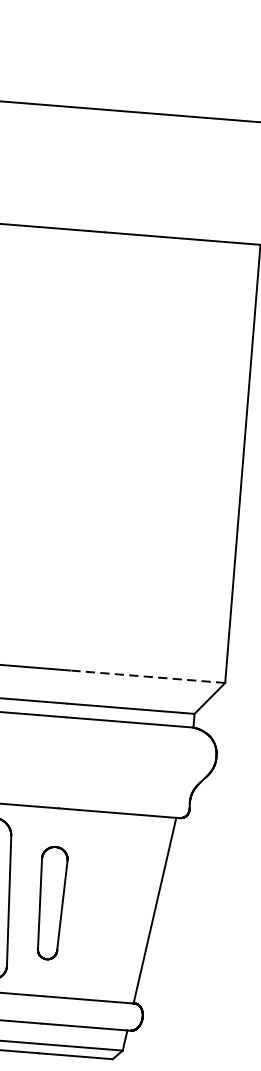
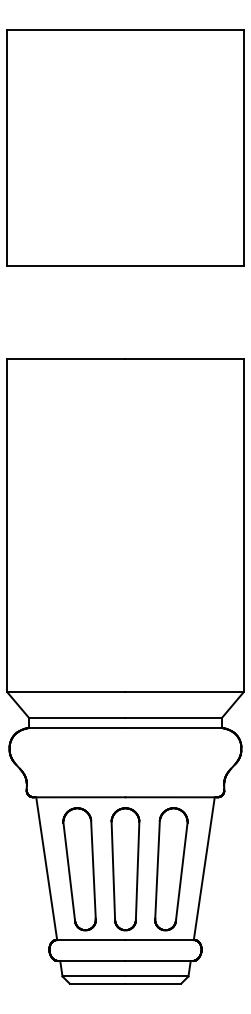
line: (147, 676) -> (184, 692), dashed -> solid
part: (51, 903) -> (125, 869), size x1.43
part: (111, 908) -> (171, 869), added

